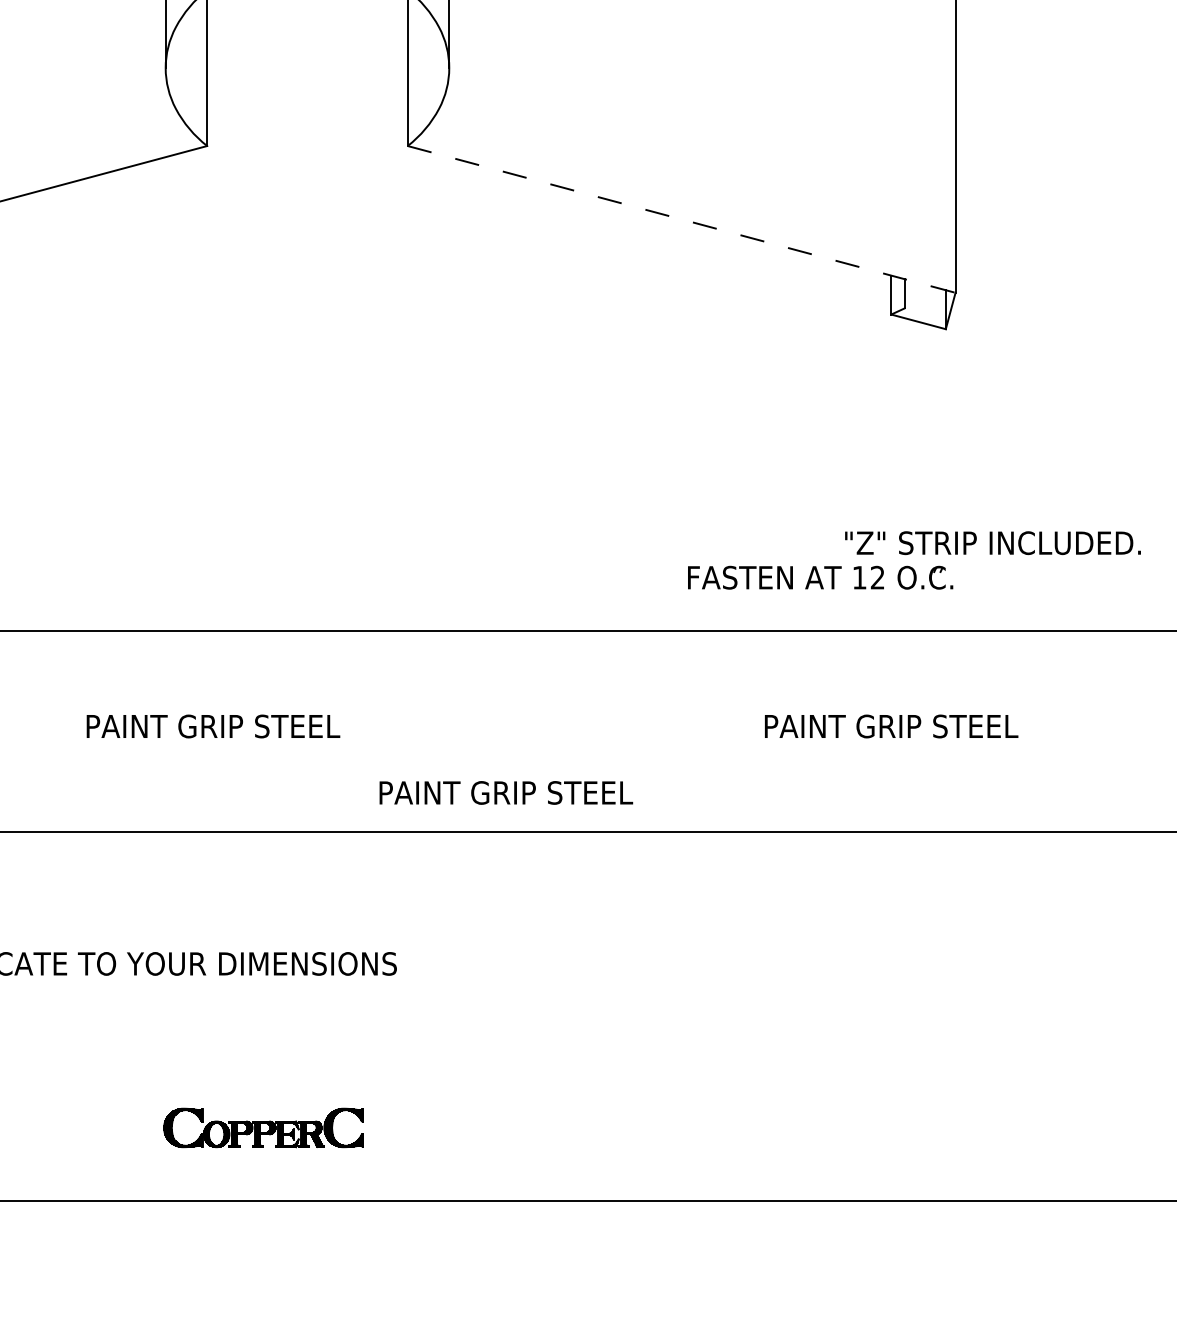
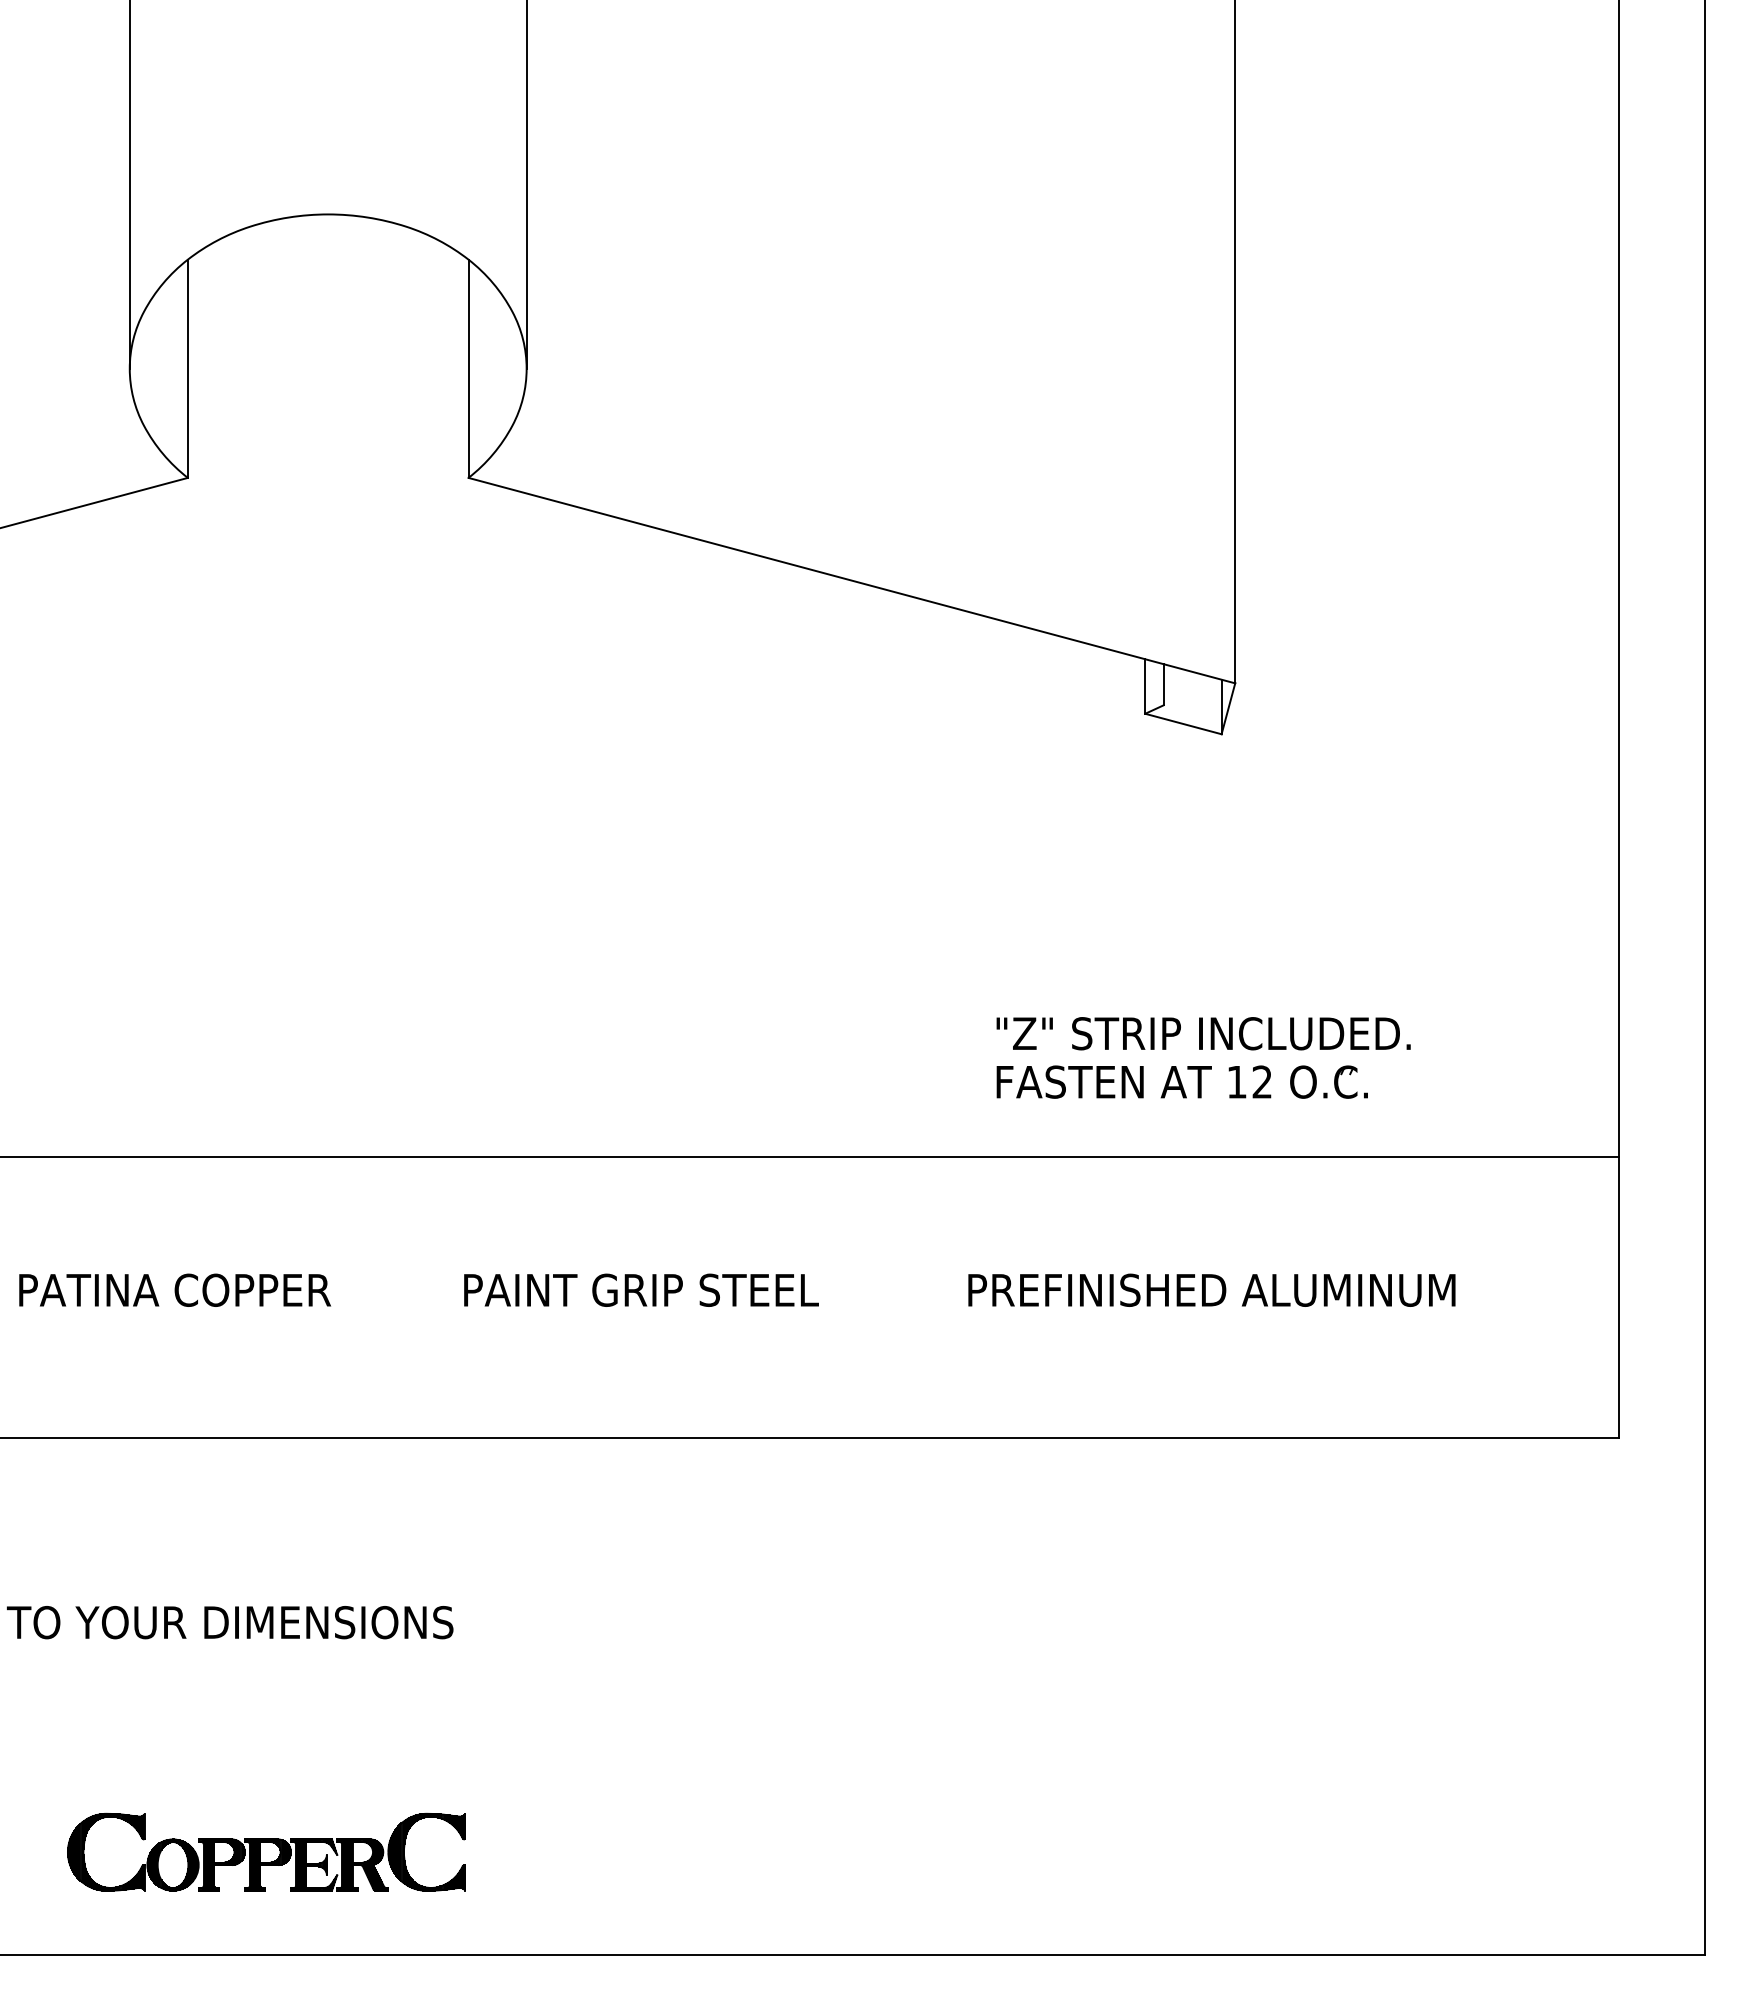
line: (681, 219) -> (851, 580), dashed -> solid
text: (992, 543) -> (1203, 1033), moved
part: (819, 577) -> (1181, 1081), moved
text: (230, 725) -> (220, 1289), PAINT GRIP STEEL -> PATINA COPPER
text: (946, 725) -> (1222, 1289), PAINT GRIP STEEL -> PREFINISHED ALUMINUM
text: (506, 792) -> (641, 1289), moved
part: (263, 1127) -> (266, 1851), size x1.43

